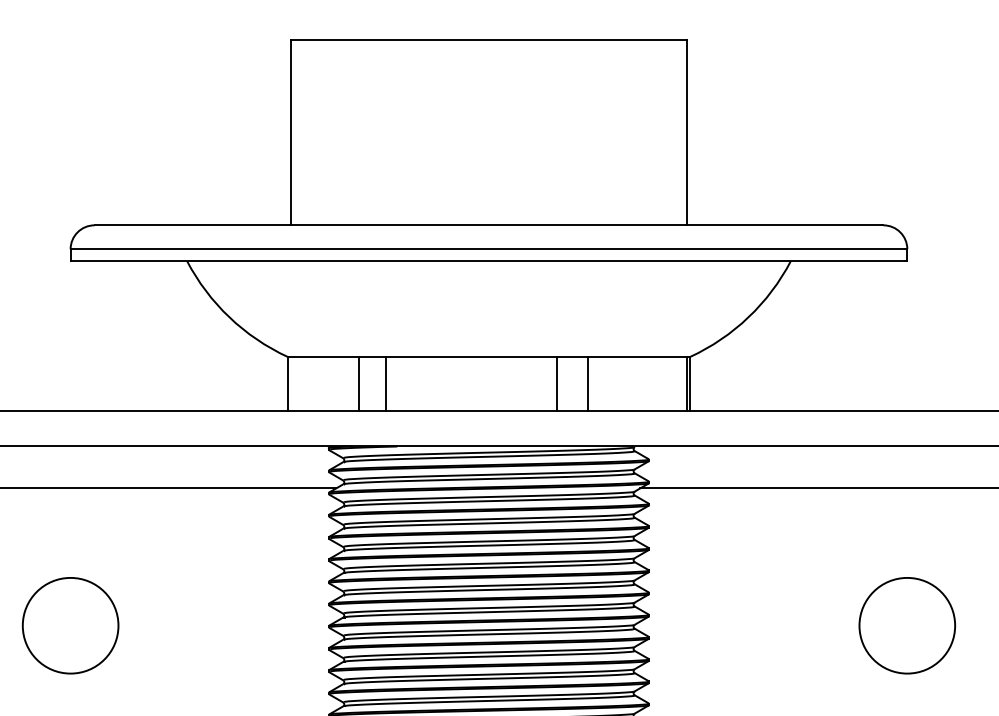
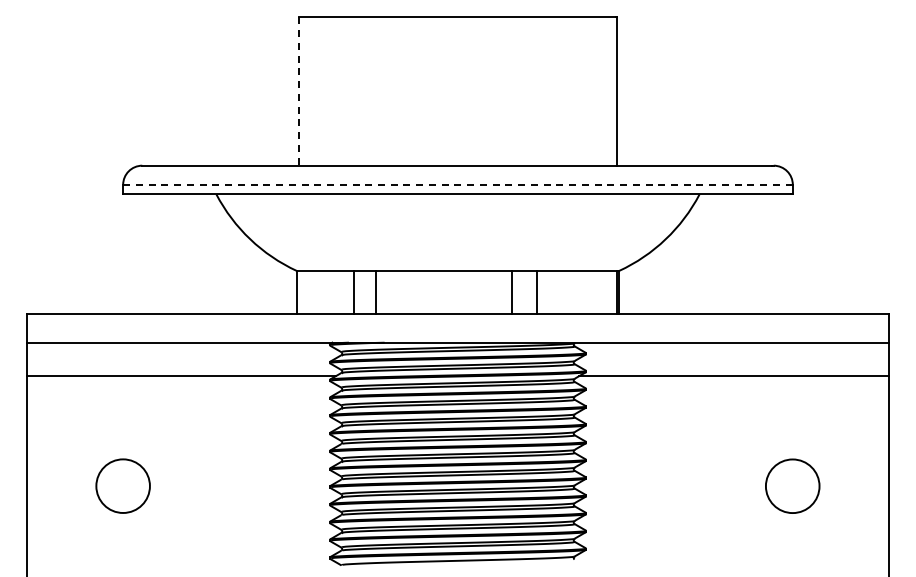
line: (290, 133) -> (299, 92), solid -> dashed
line: (488, 248) -> (457, 184), solid -> dashed
circle: (69, 624) -> (122, 485), size x0.7
circle: (906, 626) -> (792, 486), size x0.7

